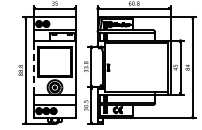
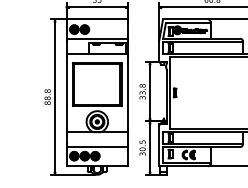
line: (33, 67) -> (66, 92), dashed -> solid

